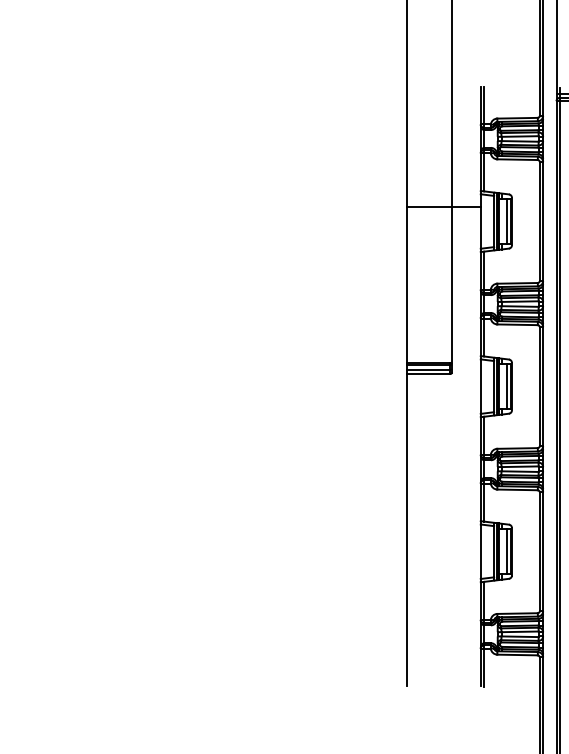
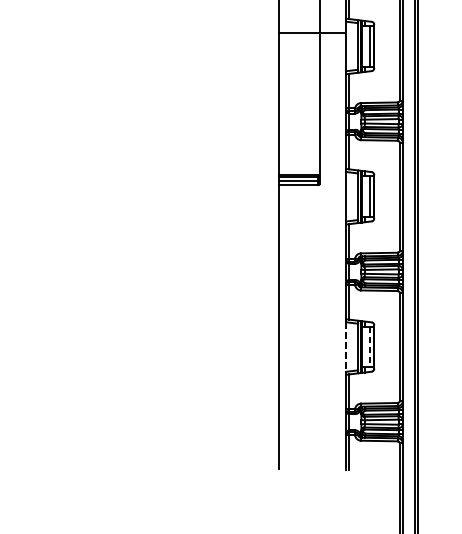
line: (480, 552) -> (345, 347), solid -> dashed
line: (506, 552) -> (369, 347), solid -> dashed

